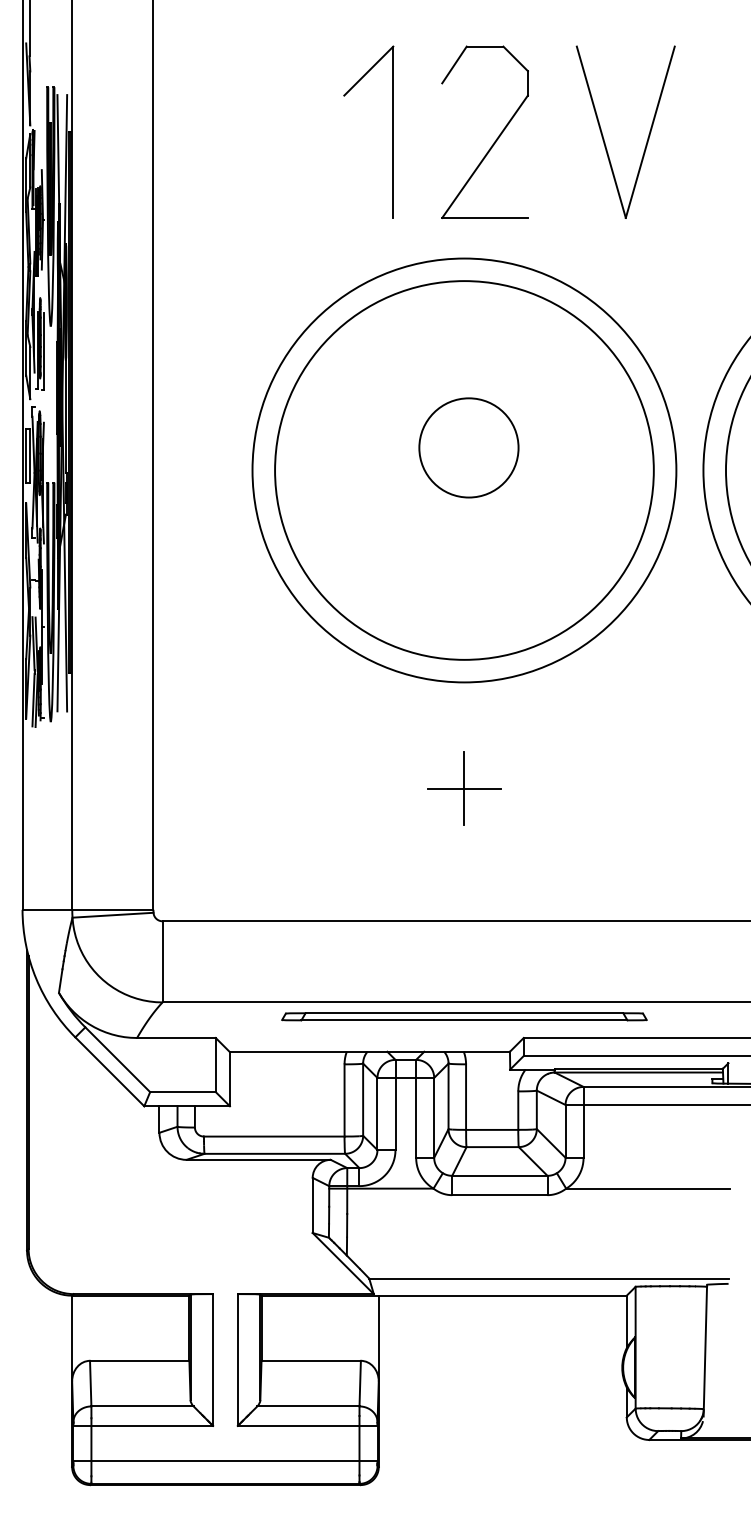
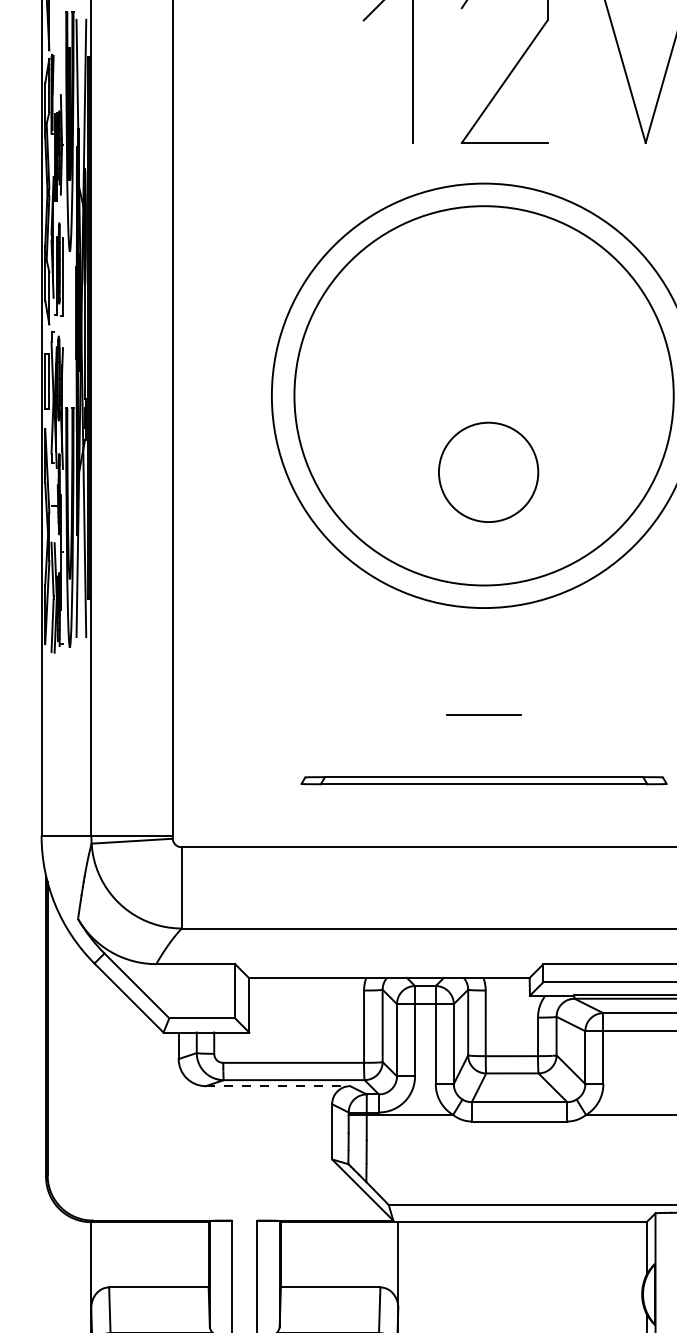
circle: (468, 447) -> (488, 471), moved
line: (464, 788) -> (484, 714), removed
part: (464, 1016) -> (484, 780), moved
line: (259, 1159) -> (278, 1085), solid -> dashed

